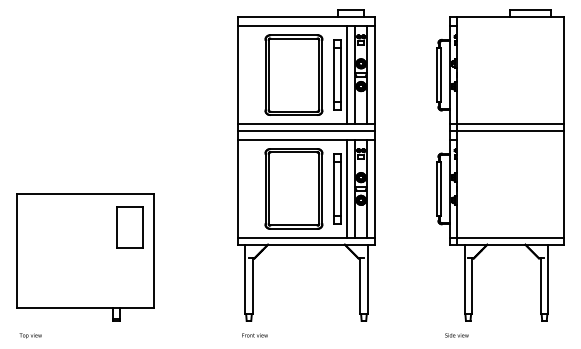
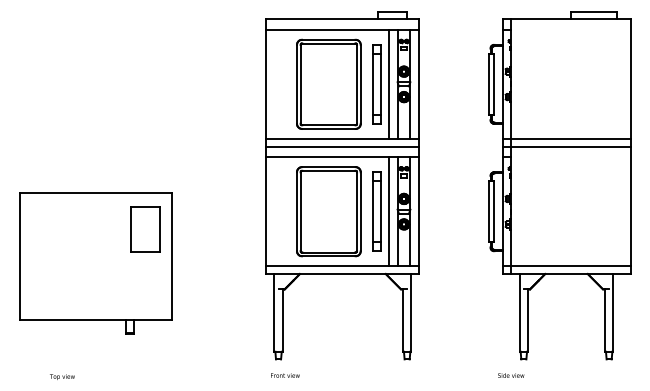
part: (85, 257) -> (95, 263), moved
text: (30, 335) -> (62, 376), moved

